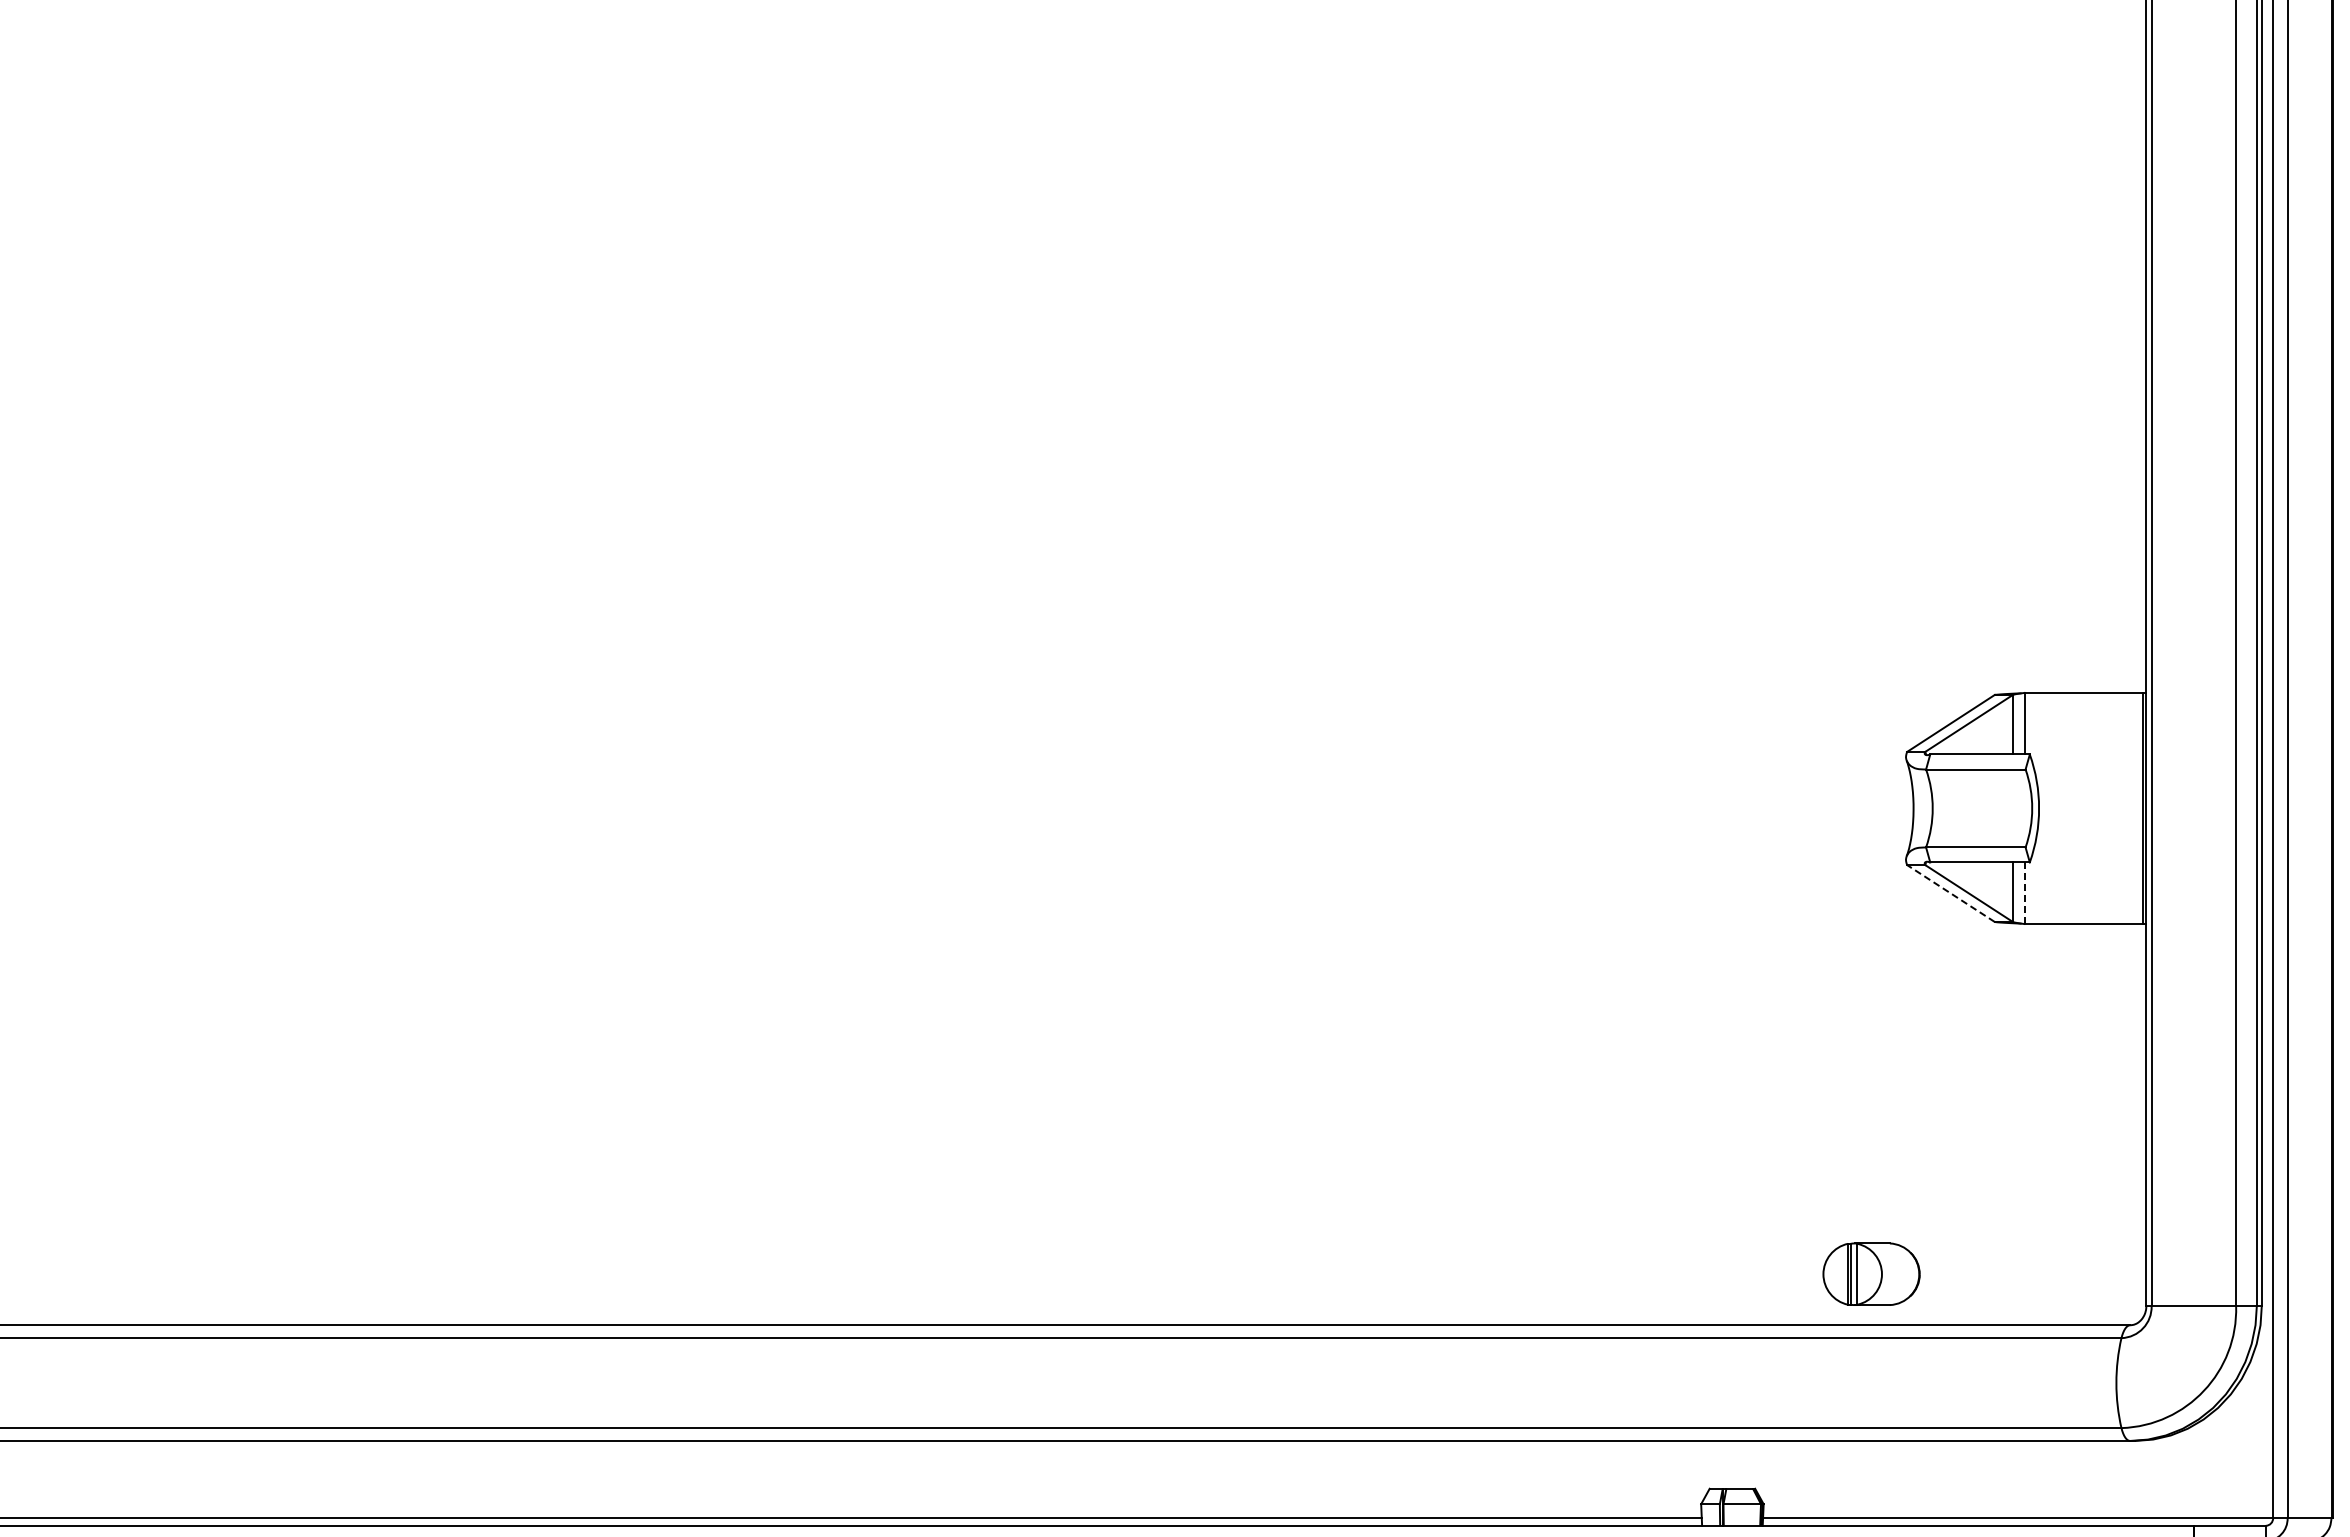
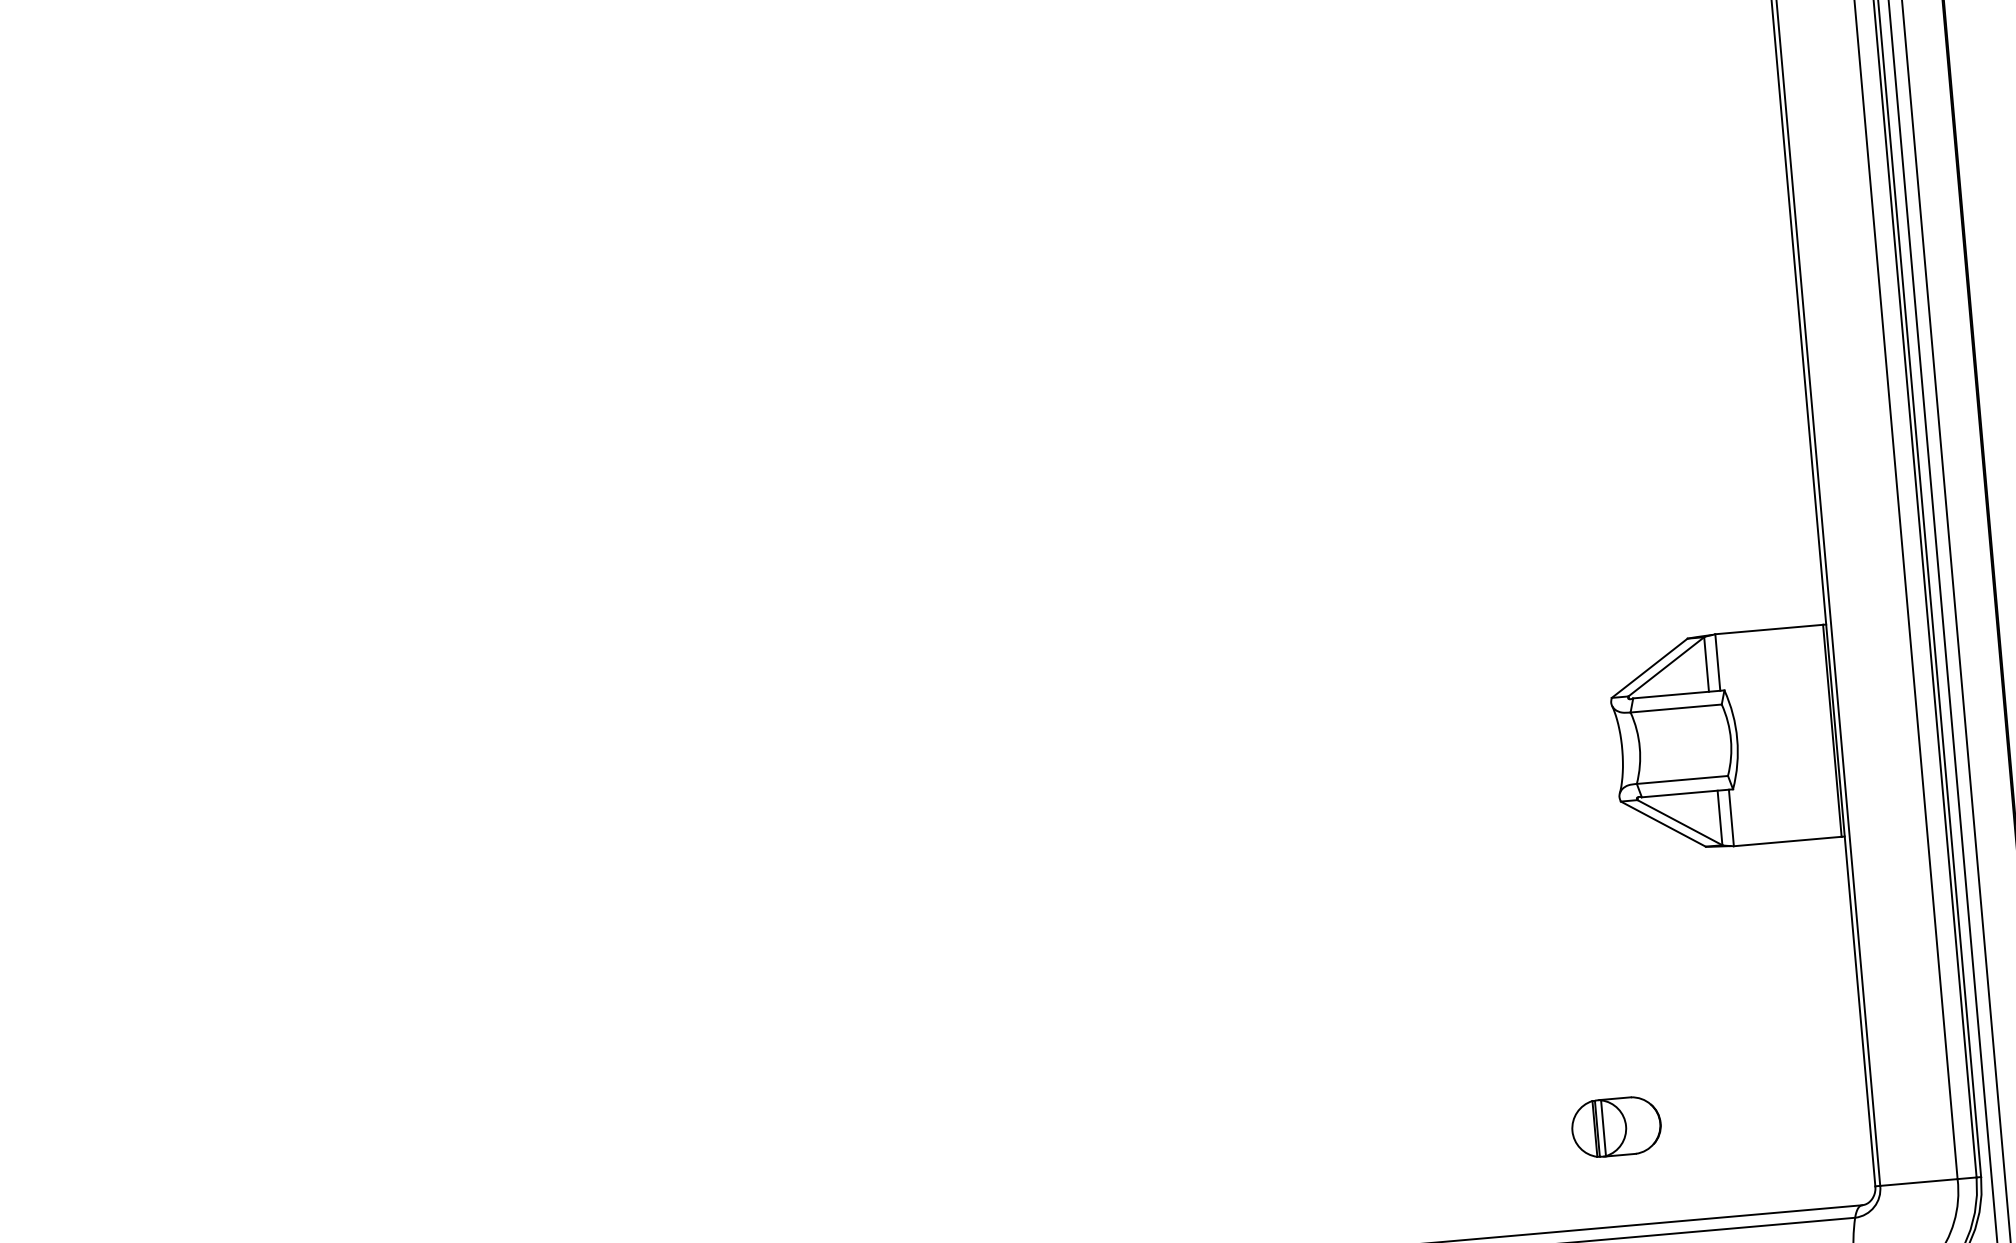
line: (1950, 893) -> (1662, 824), dashed -> solid
line: (2025, 893) -> (1731, 818), dashed -> solid
part: (1871, 1273) -> (1616, 1126), moved

